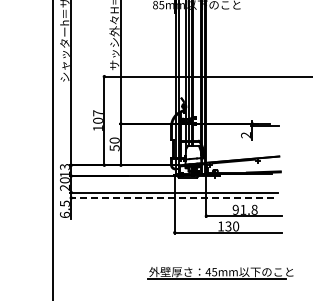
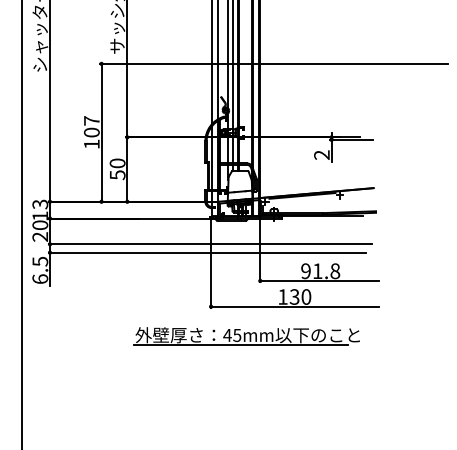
line: (172, 197) -> (207, 251), dashed -> solid
part: (220, 273) -> (246, 337), moved

